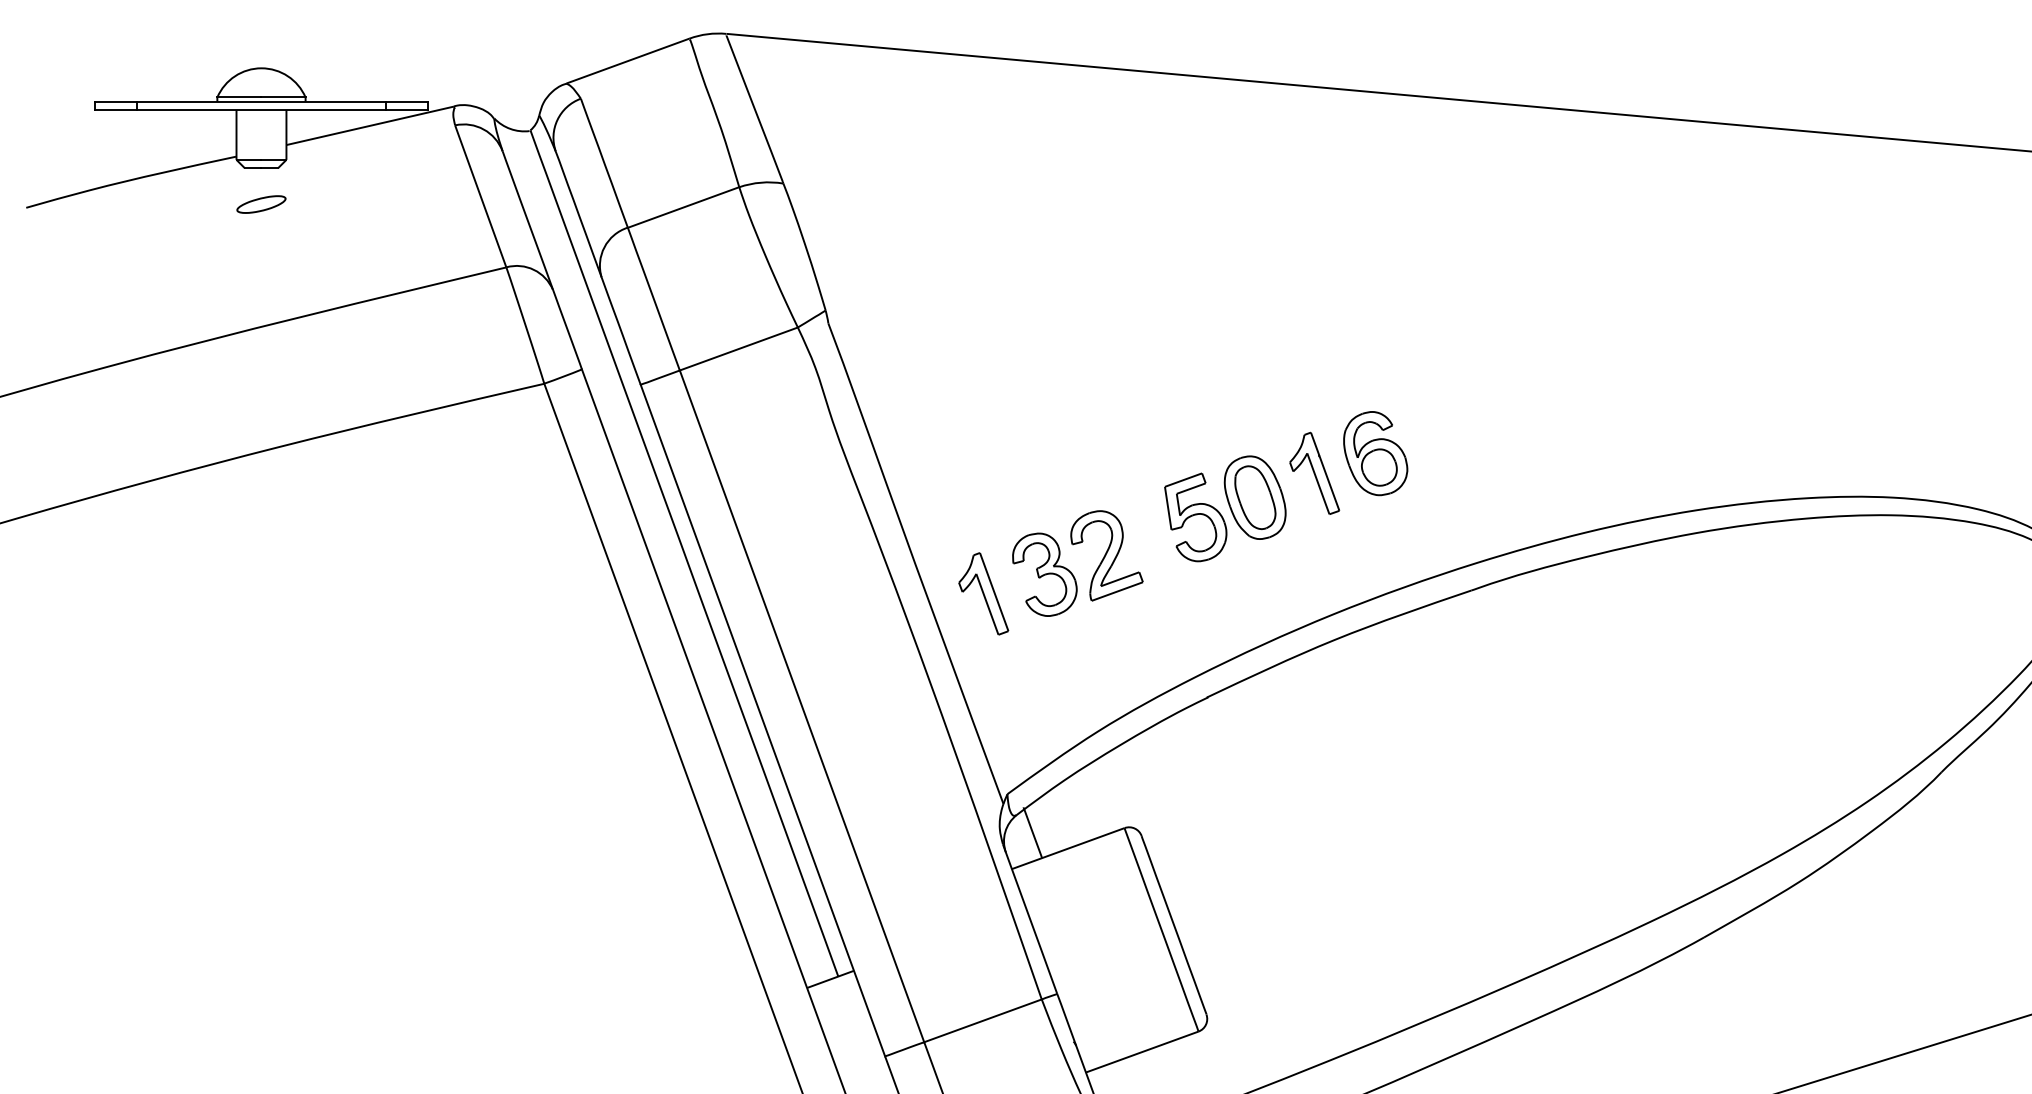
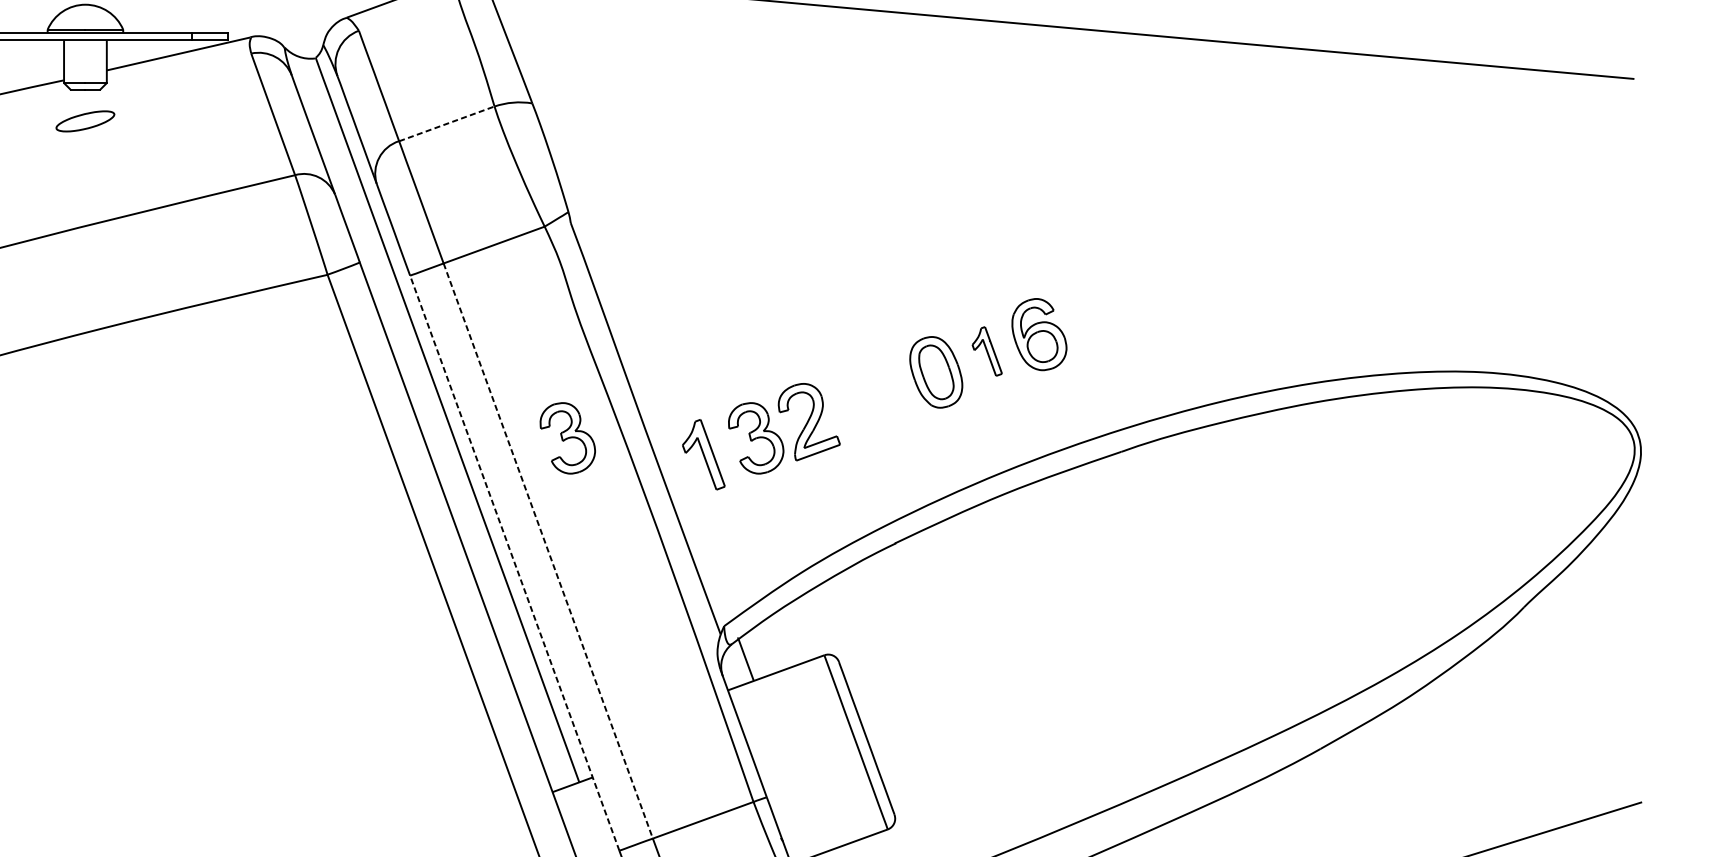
part: (261, 204) -> (85, 121), size x1.4
line: (684, 207) -> (447, 123), solid -> dashed
part: (1314, 472) -> (987, 350), size x0.7
part: (1195, 517) -> (885, 389), removed
part: (824, 574) -> (567, 438), added
line: (802, 706) -> (548, 551), solid -> dashed
line: (762, 720) -> (514, 563), solid -> dashed

